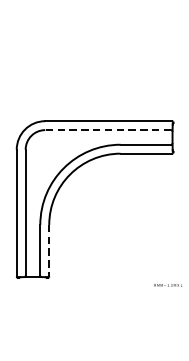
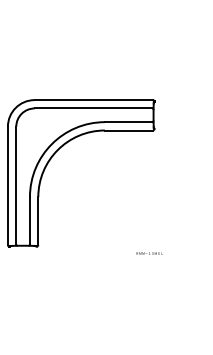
line: (108, 130) -> (93, 108), dashed -> solid
line: (49, 251) -> (38, 221), dashed -> solid

